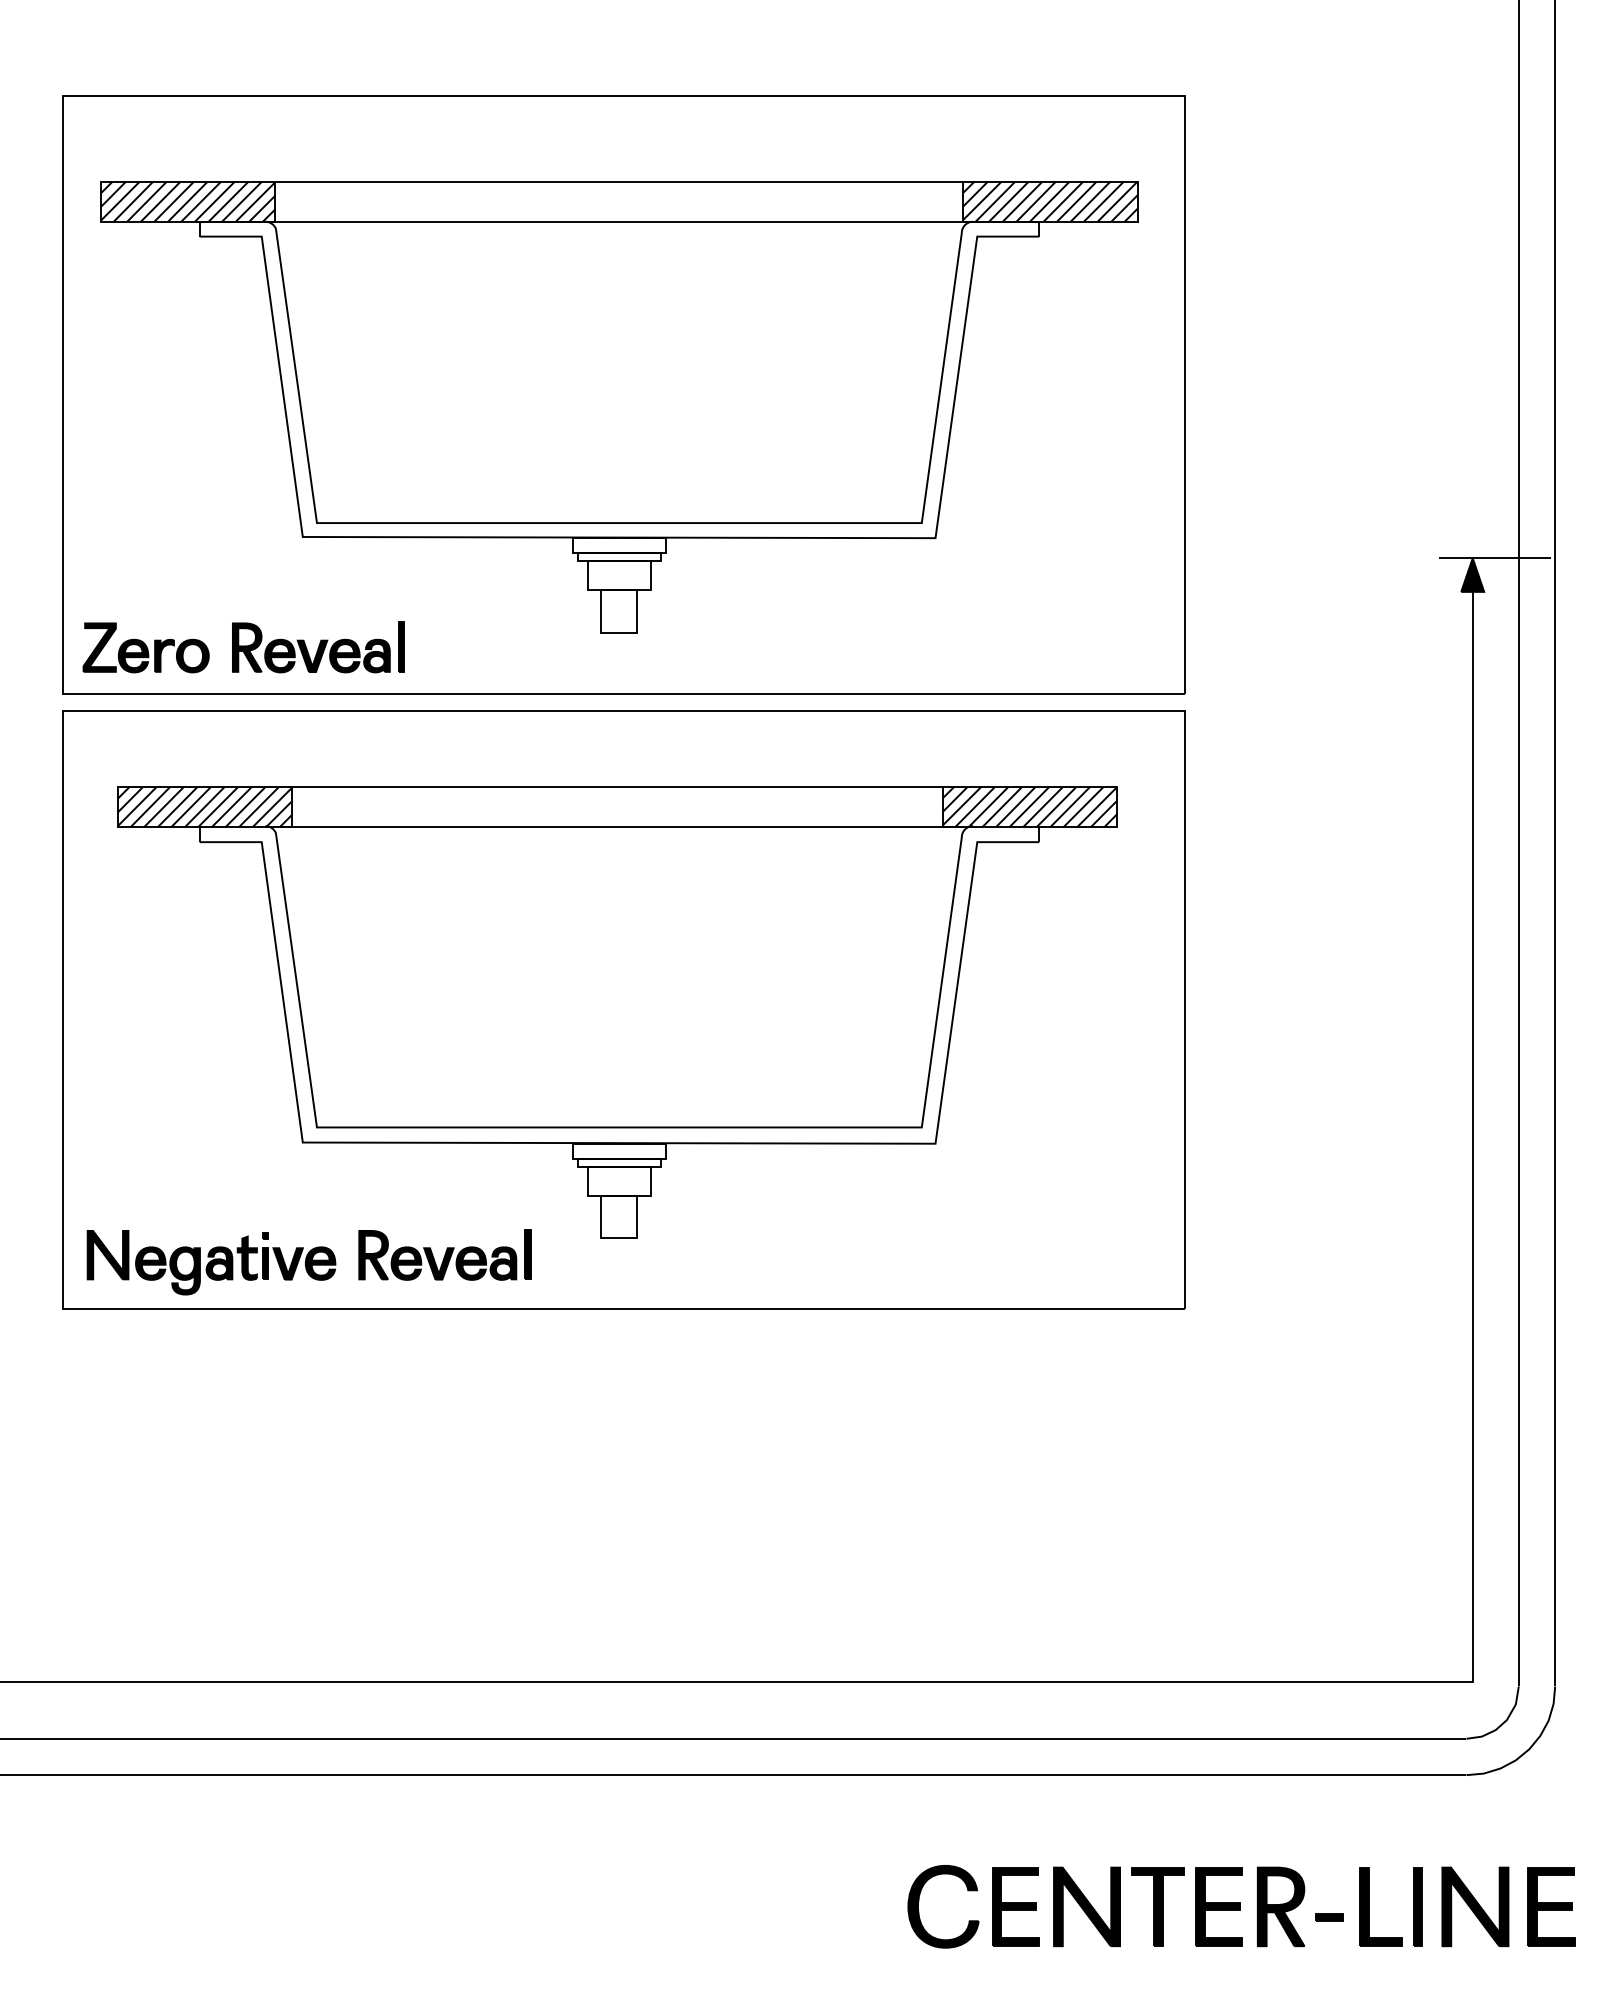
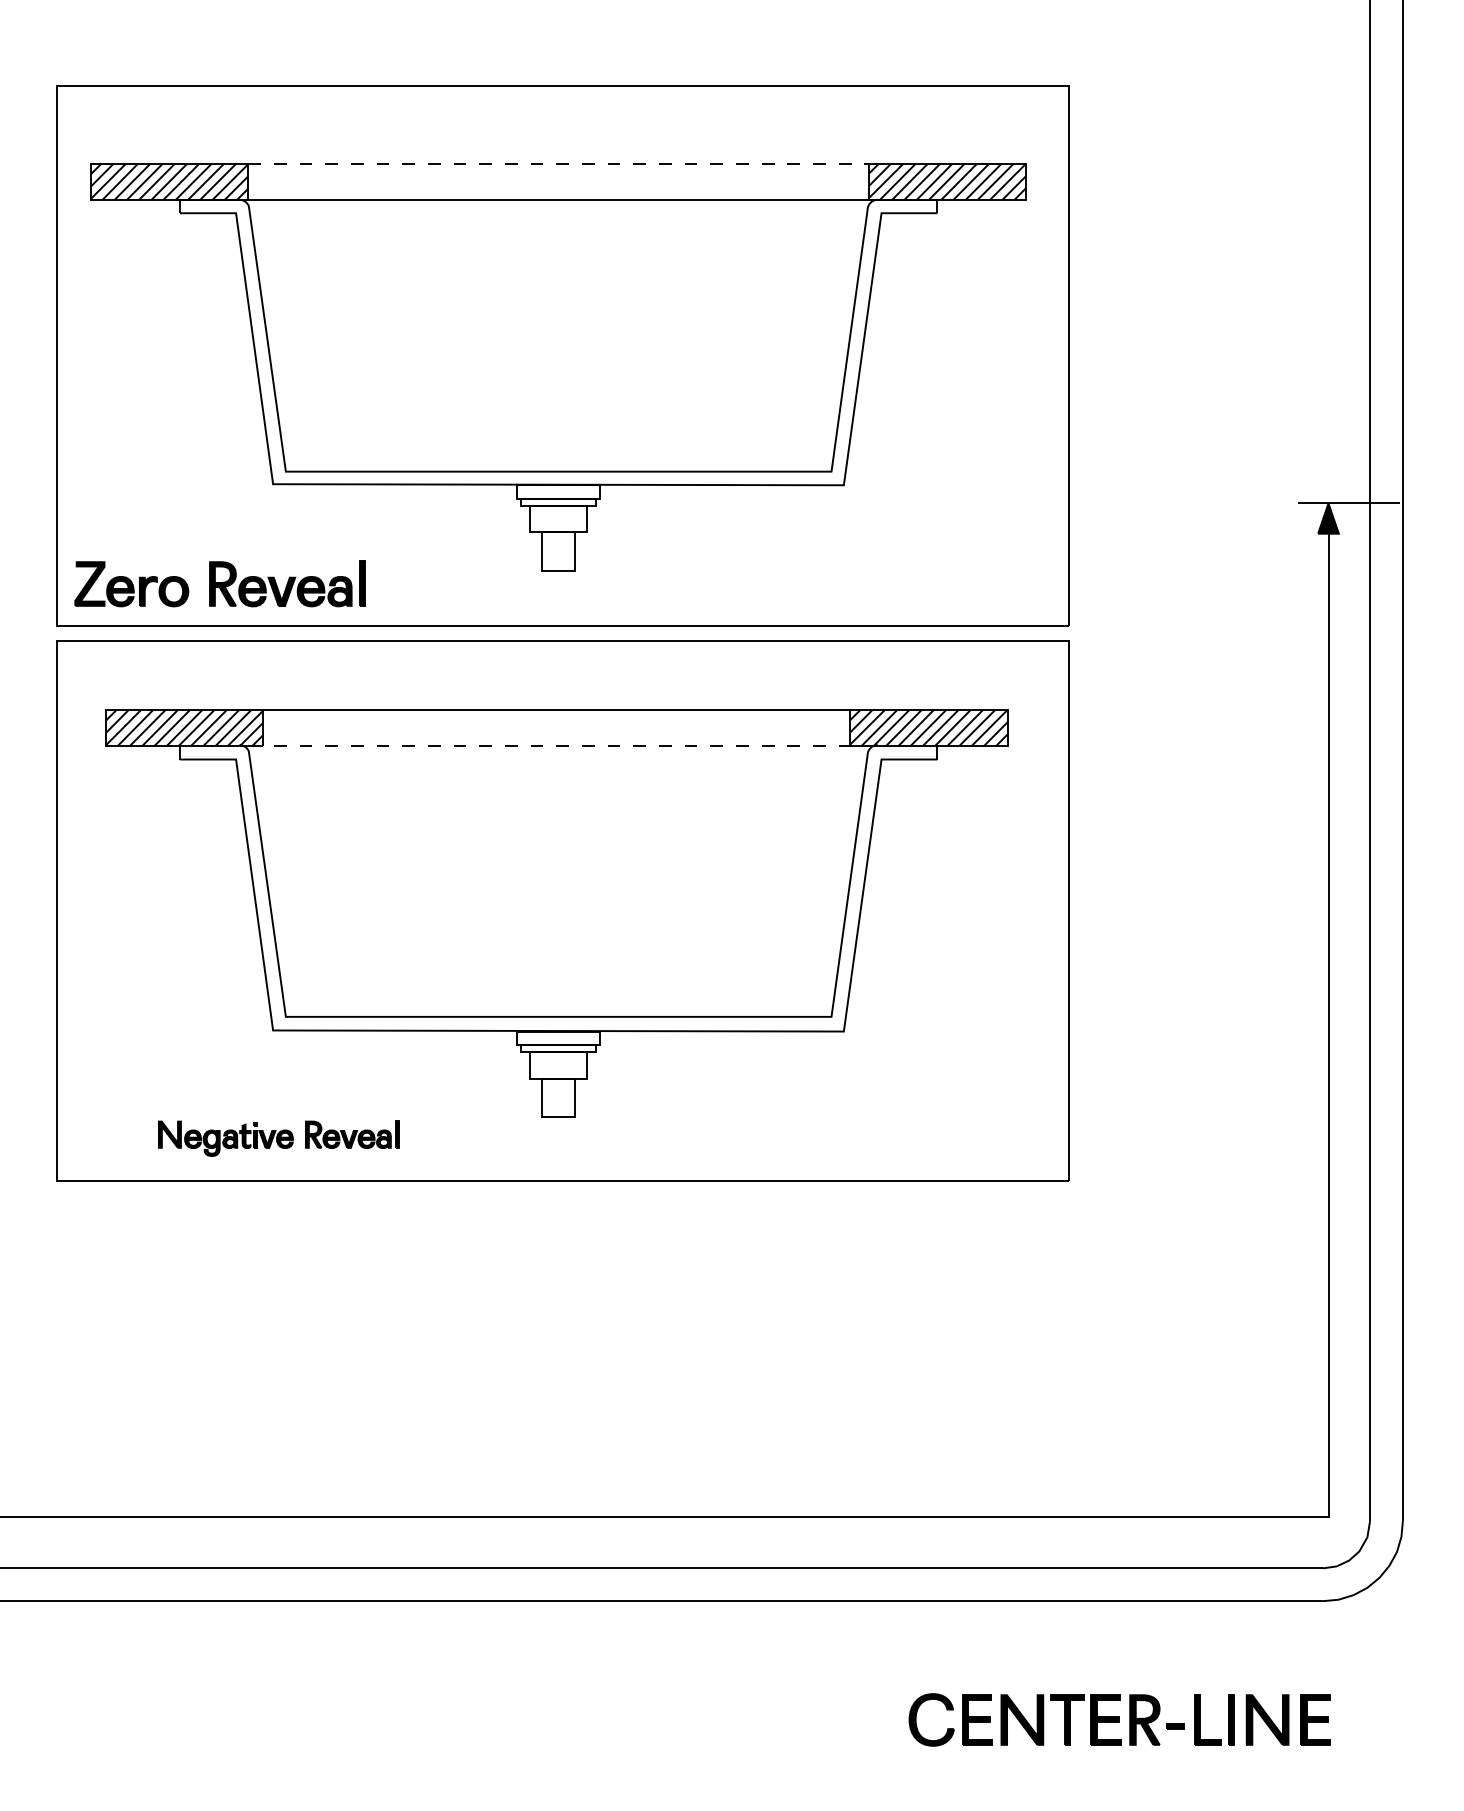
line: (619, 181) -> (558, 163), solid -> dashed
line: (619, 827) -> (558, 746), solid -> dashed
part: (308, 1262) -> (278, 1138), size x0.6
part: (1241, 1906) -> (1119, 1719), size x0.7

